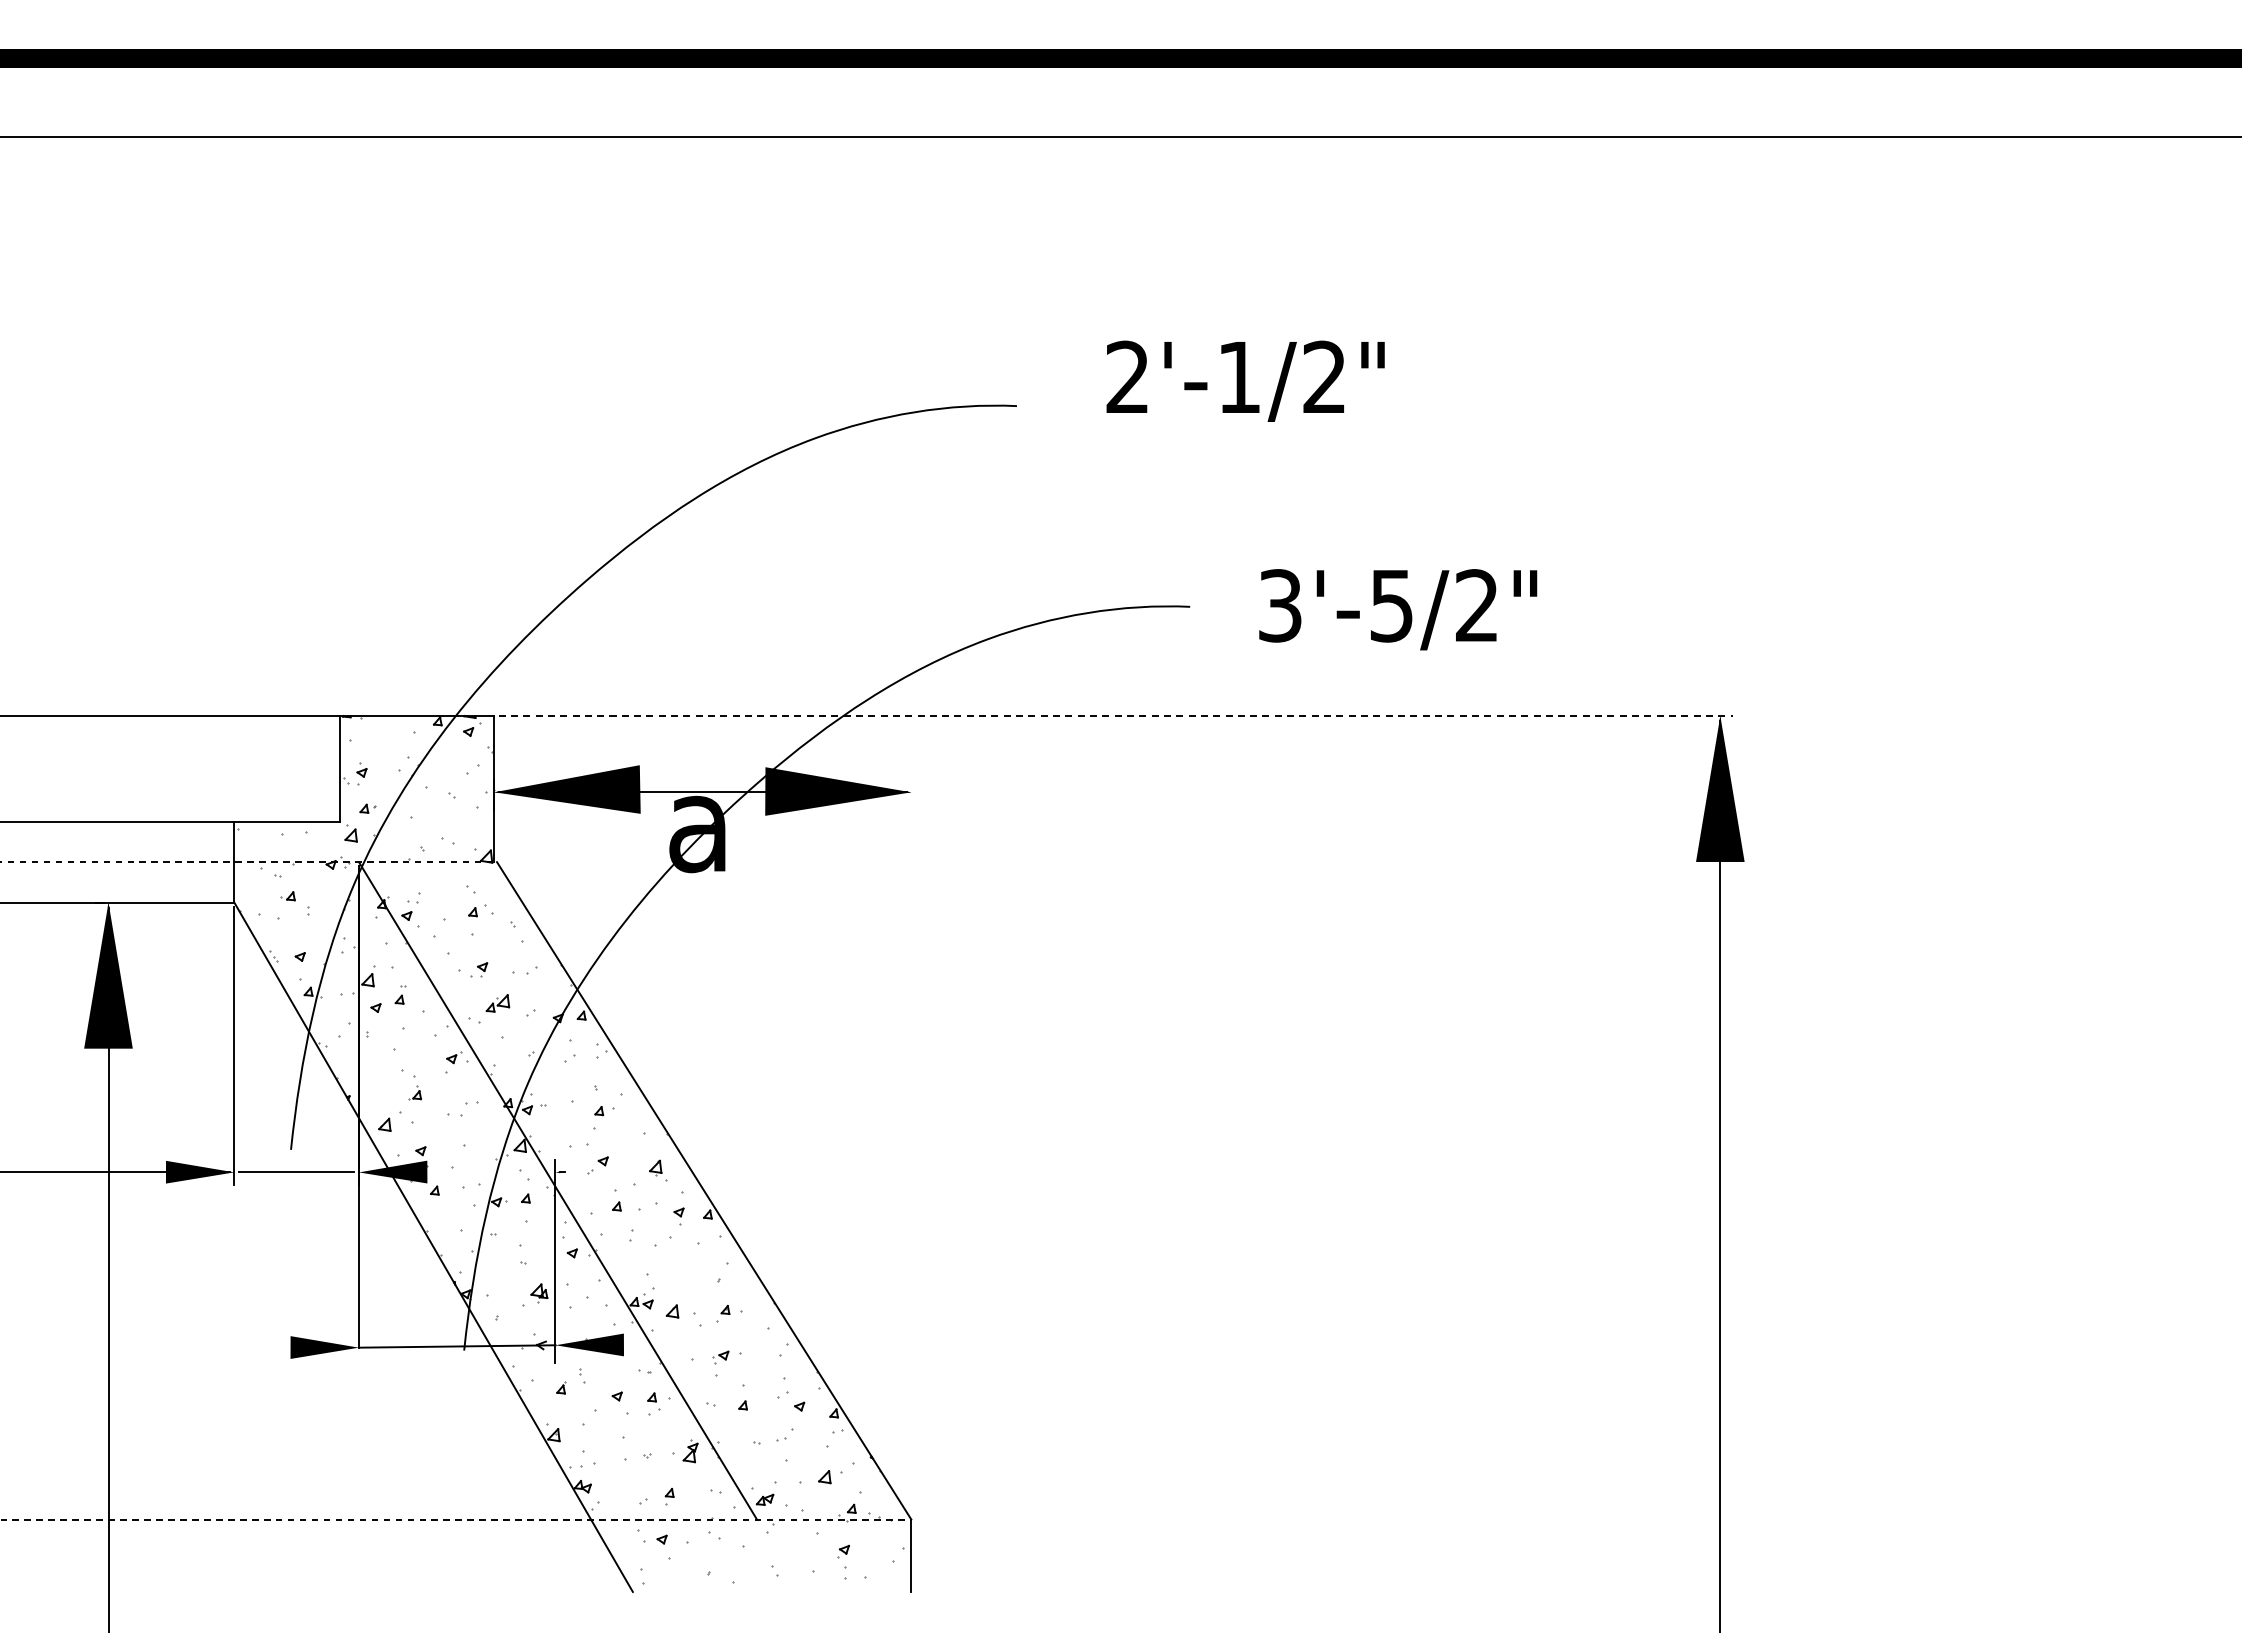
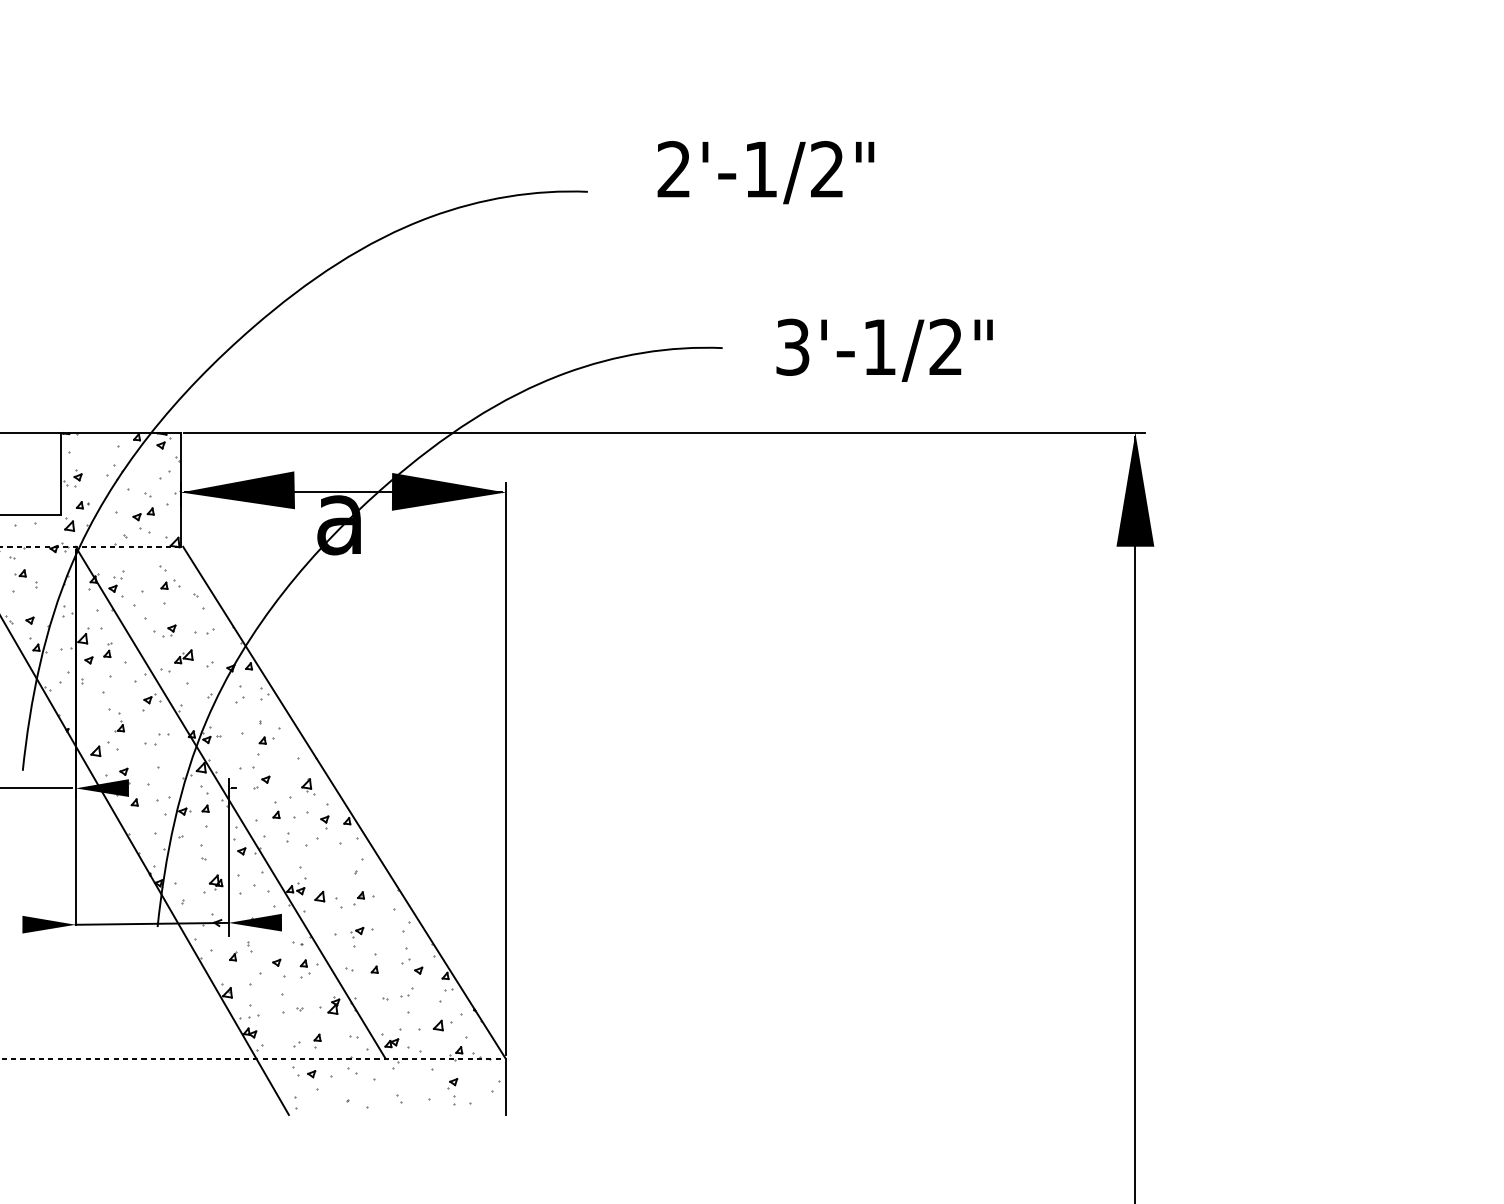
text: (1391, 606) -> (879, 347), 3'-5/2" -> 3'-1/2"
line: (1116, 716) -> (665, 433), dashed -> solid
part: (446, 819) -> (143, 513), added
line: (911, 1147) -> (505, 768), added

